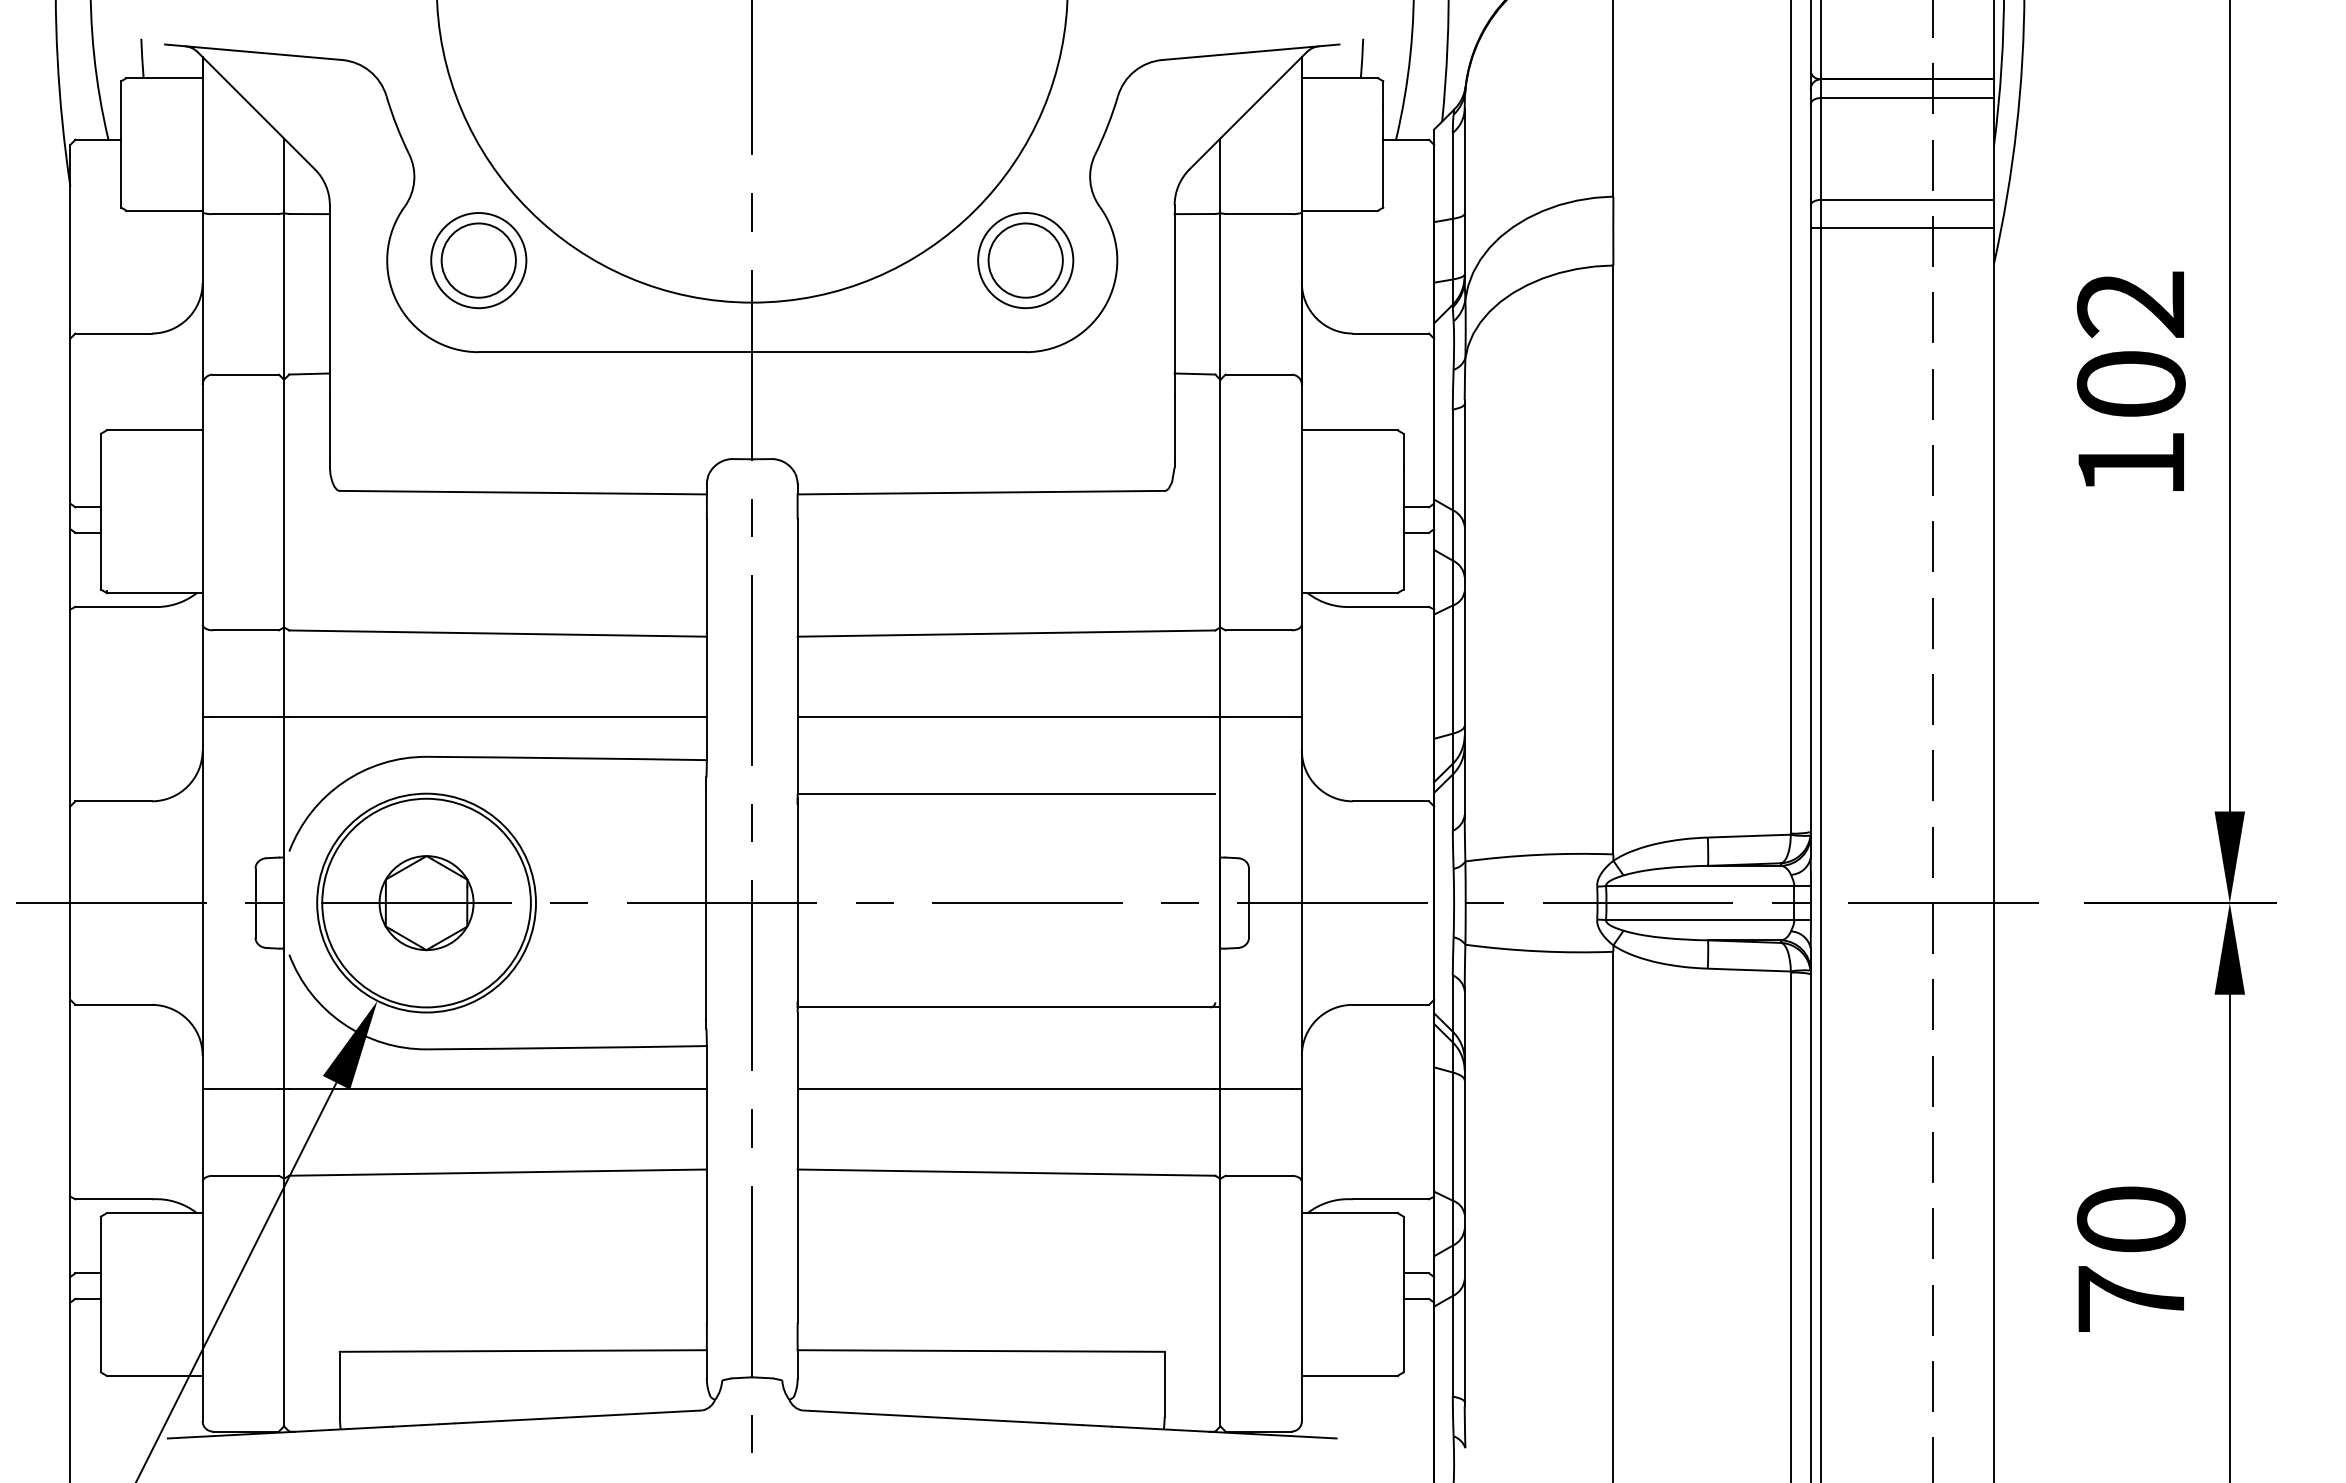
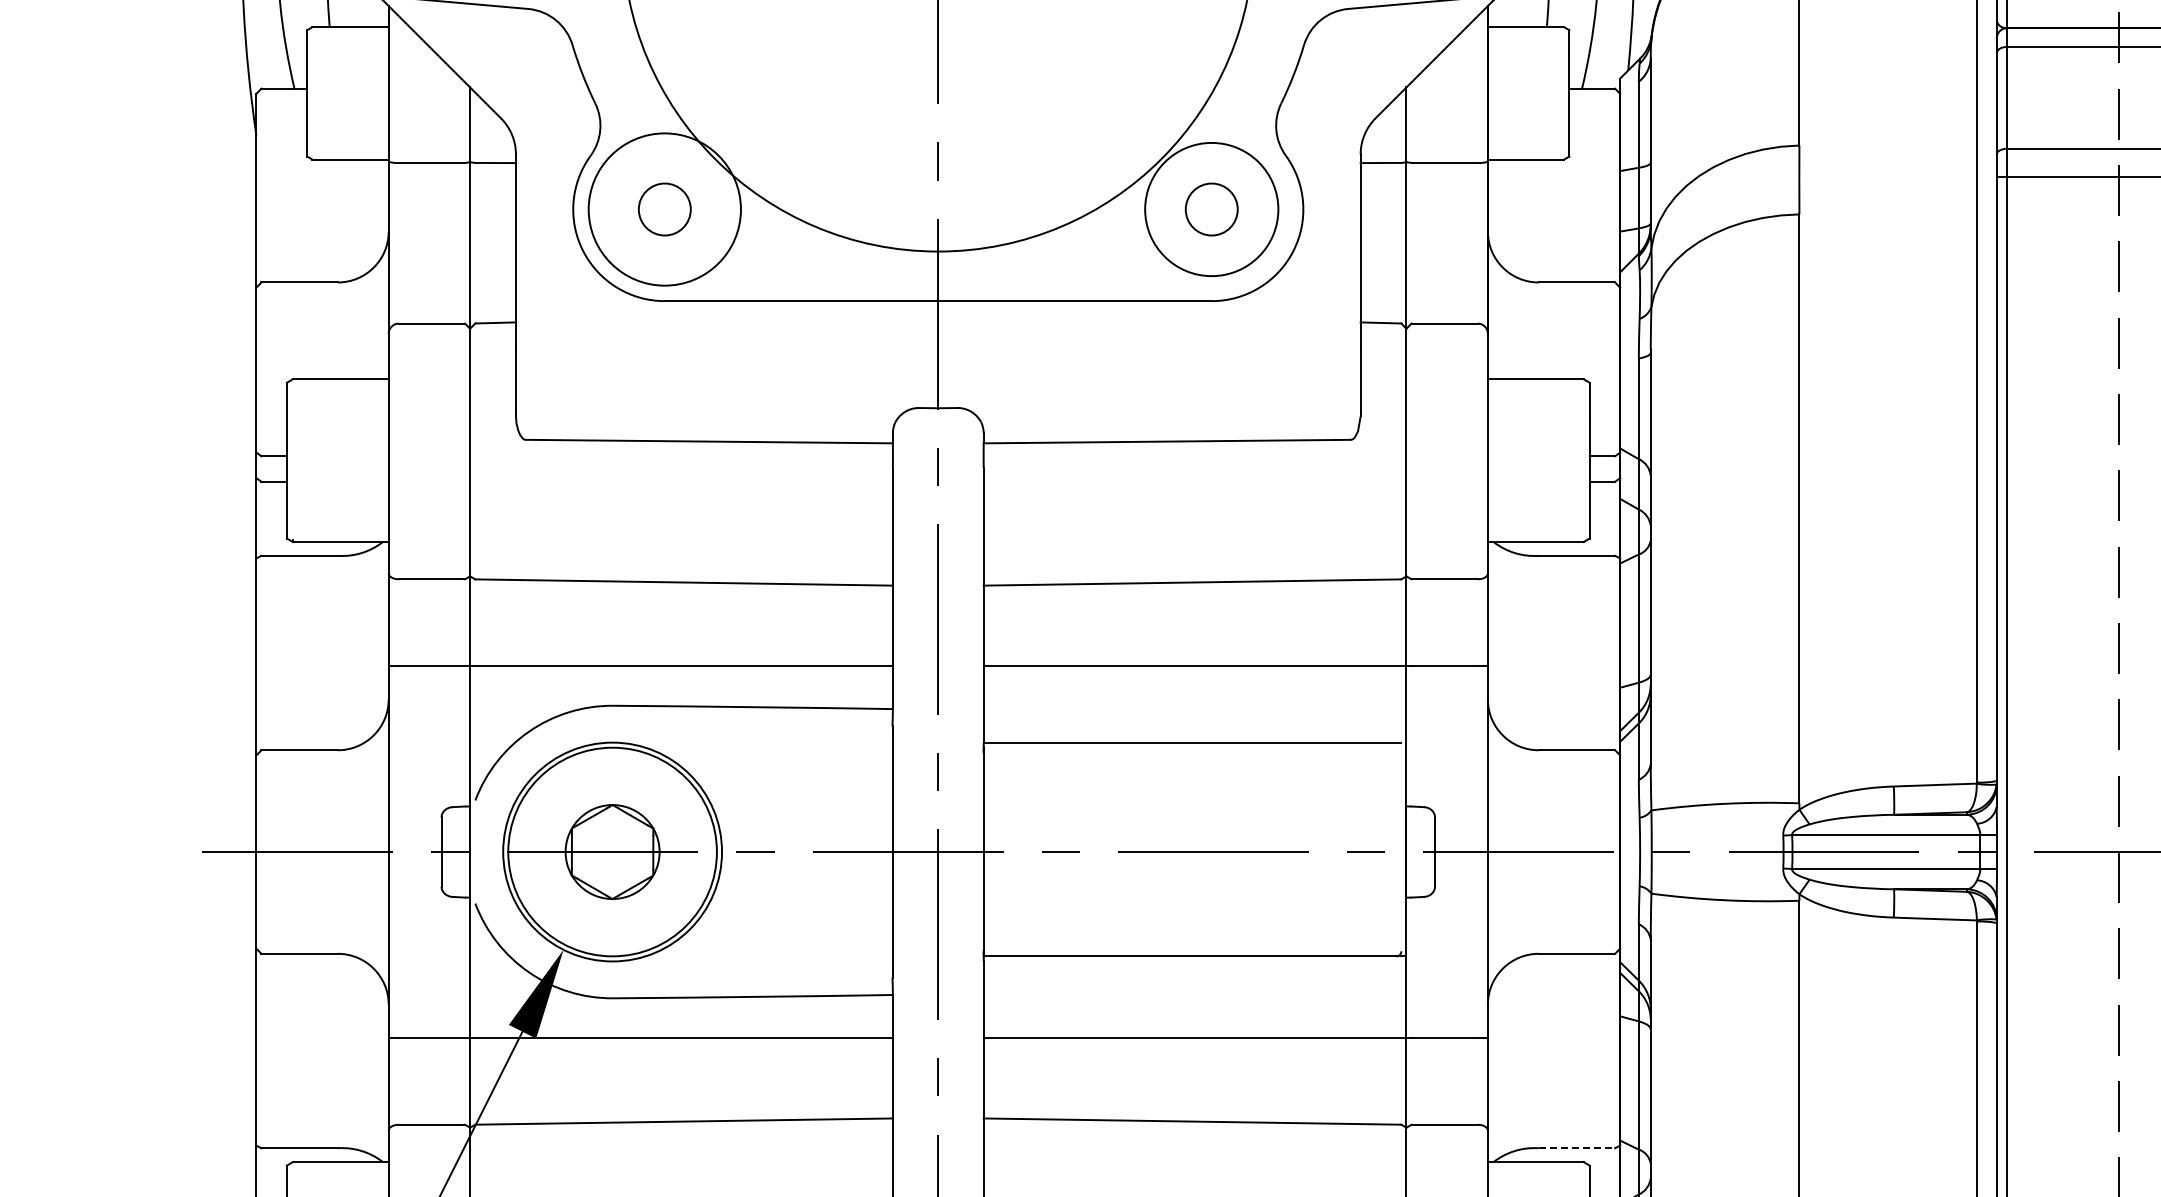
circle: (478, 260) -> (664, 209), size x0.7
circle: (478, 260) -> (664, 209), size x1.6
circle: (1025, 260) -> (1211, 209), size x0.7
circle: (1025, 260) -> (1211, 209), size x1.4
line: (1391, 1199) -> (1577, 1148), solid -> dashed

